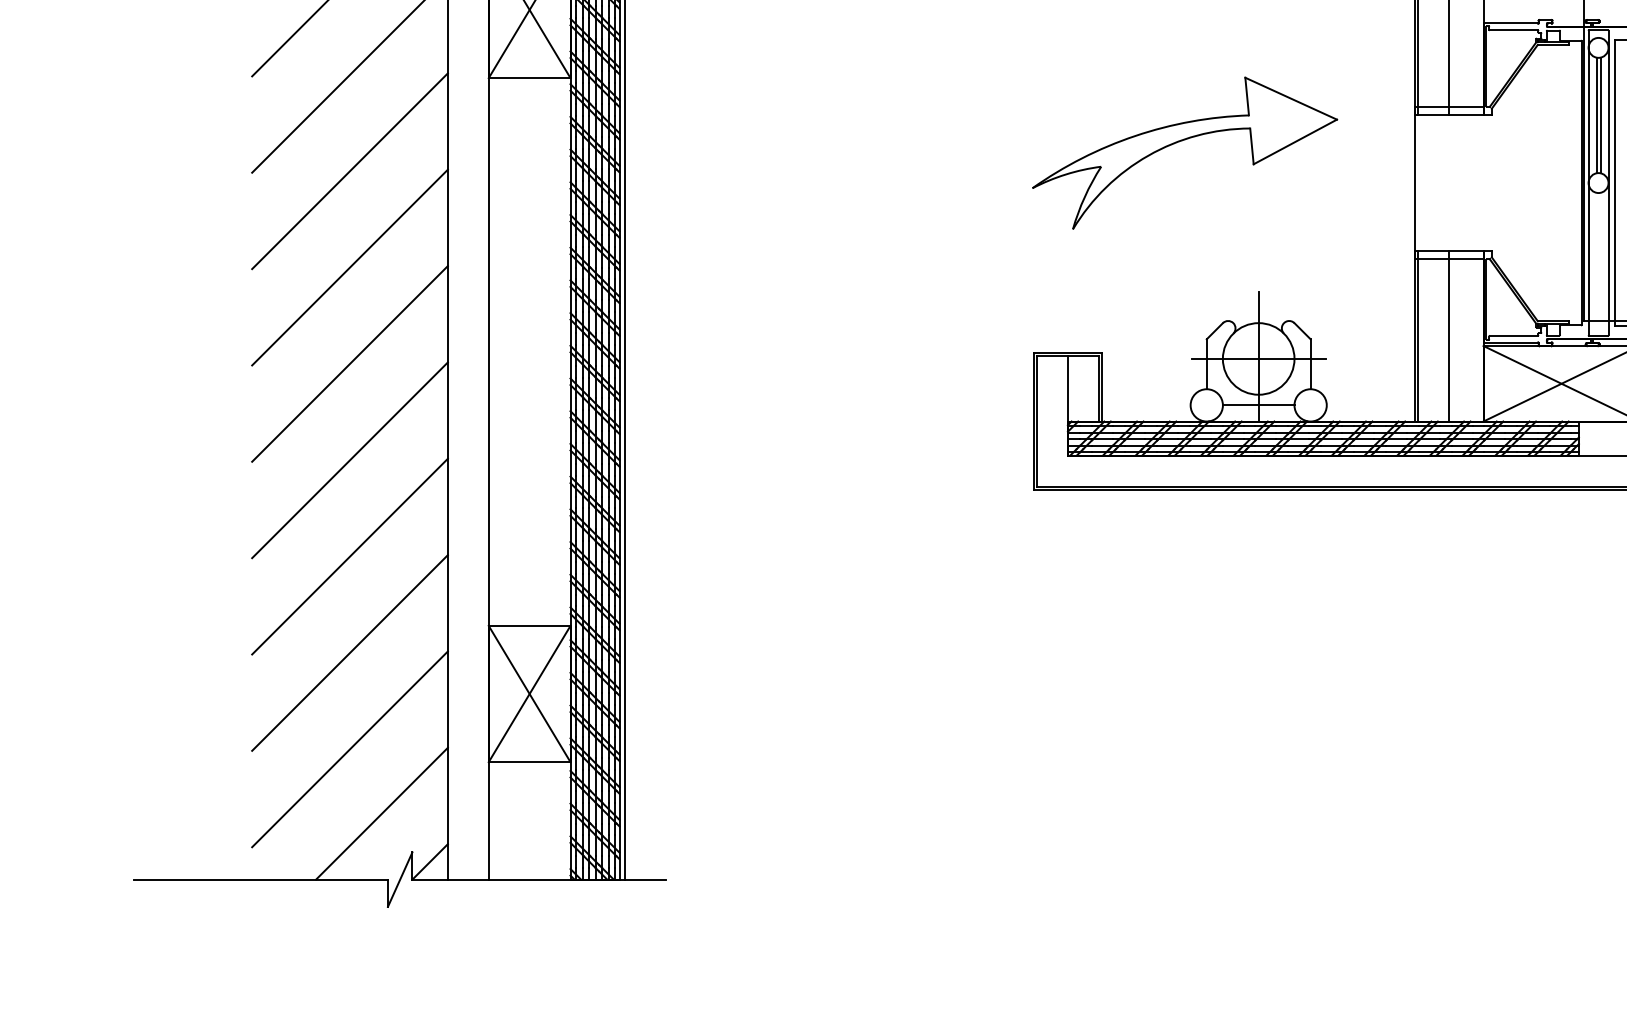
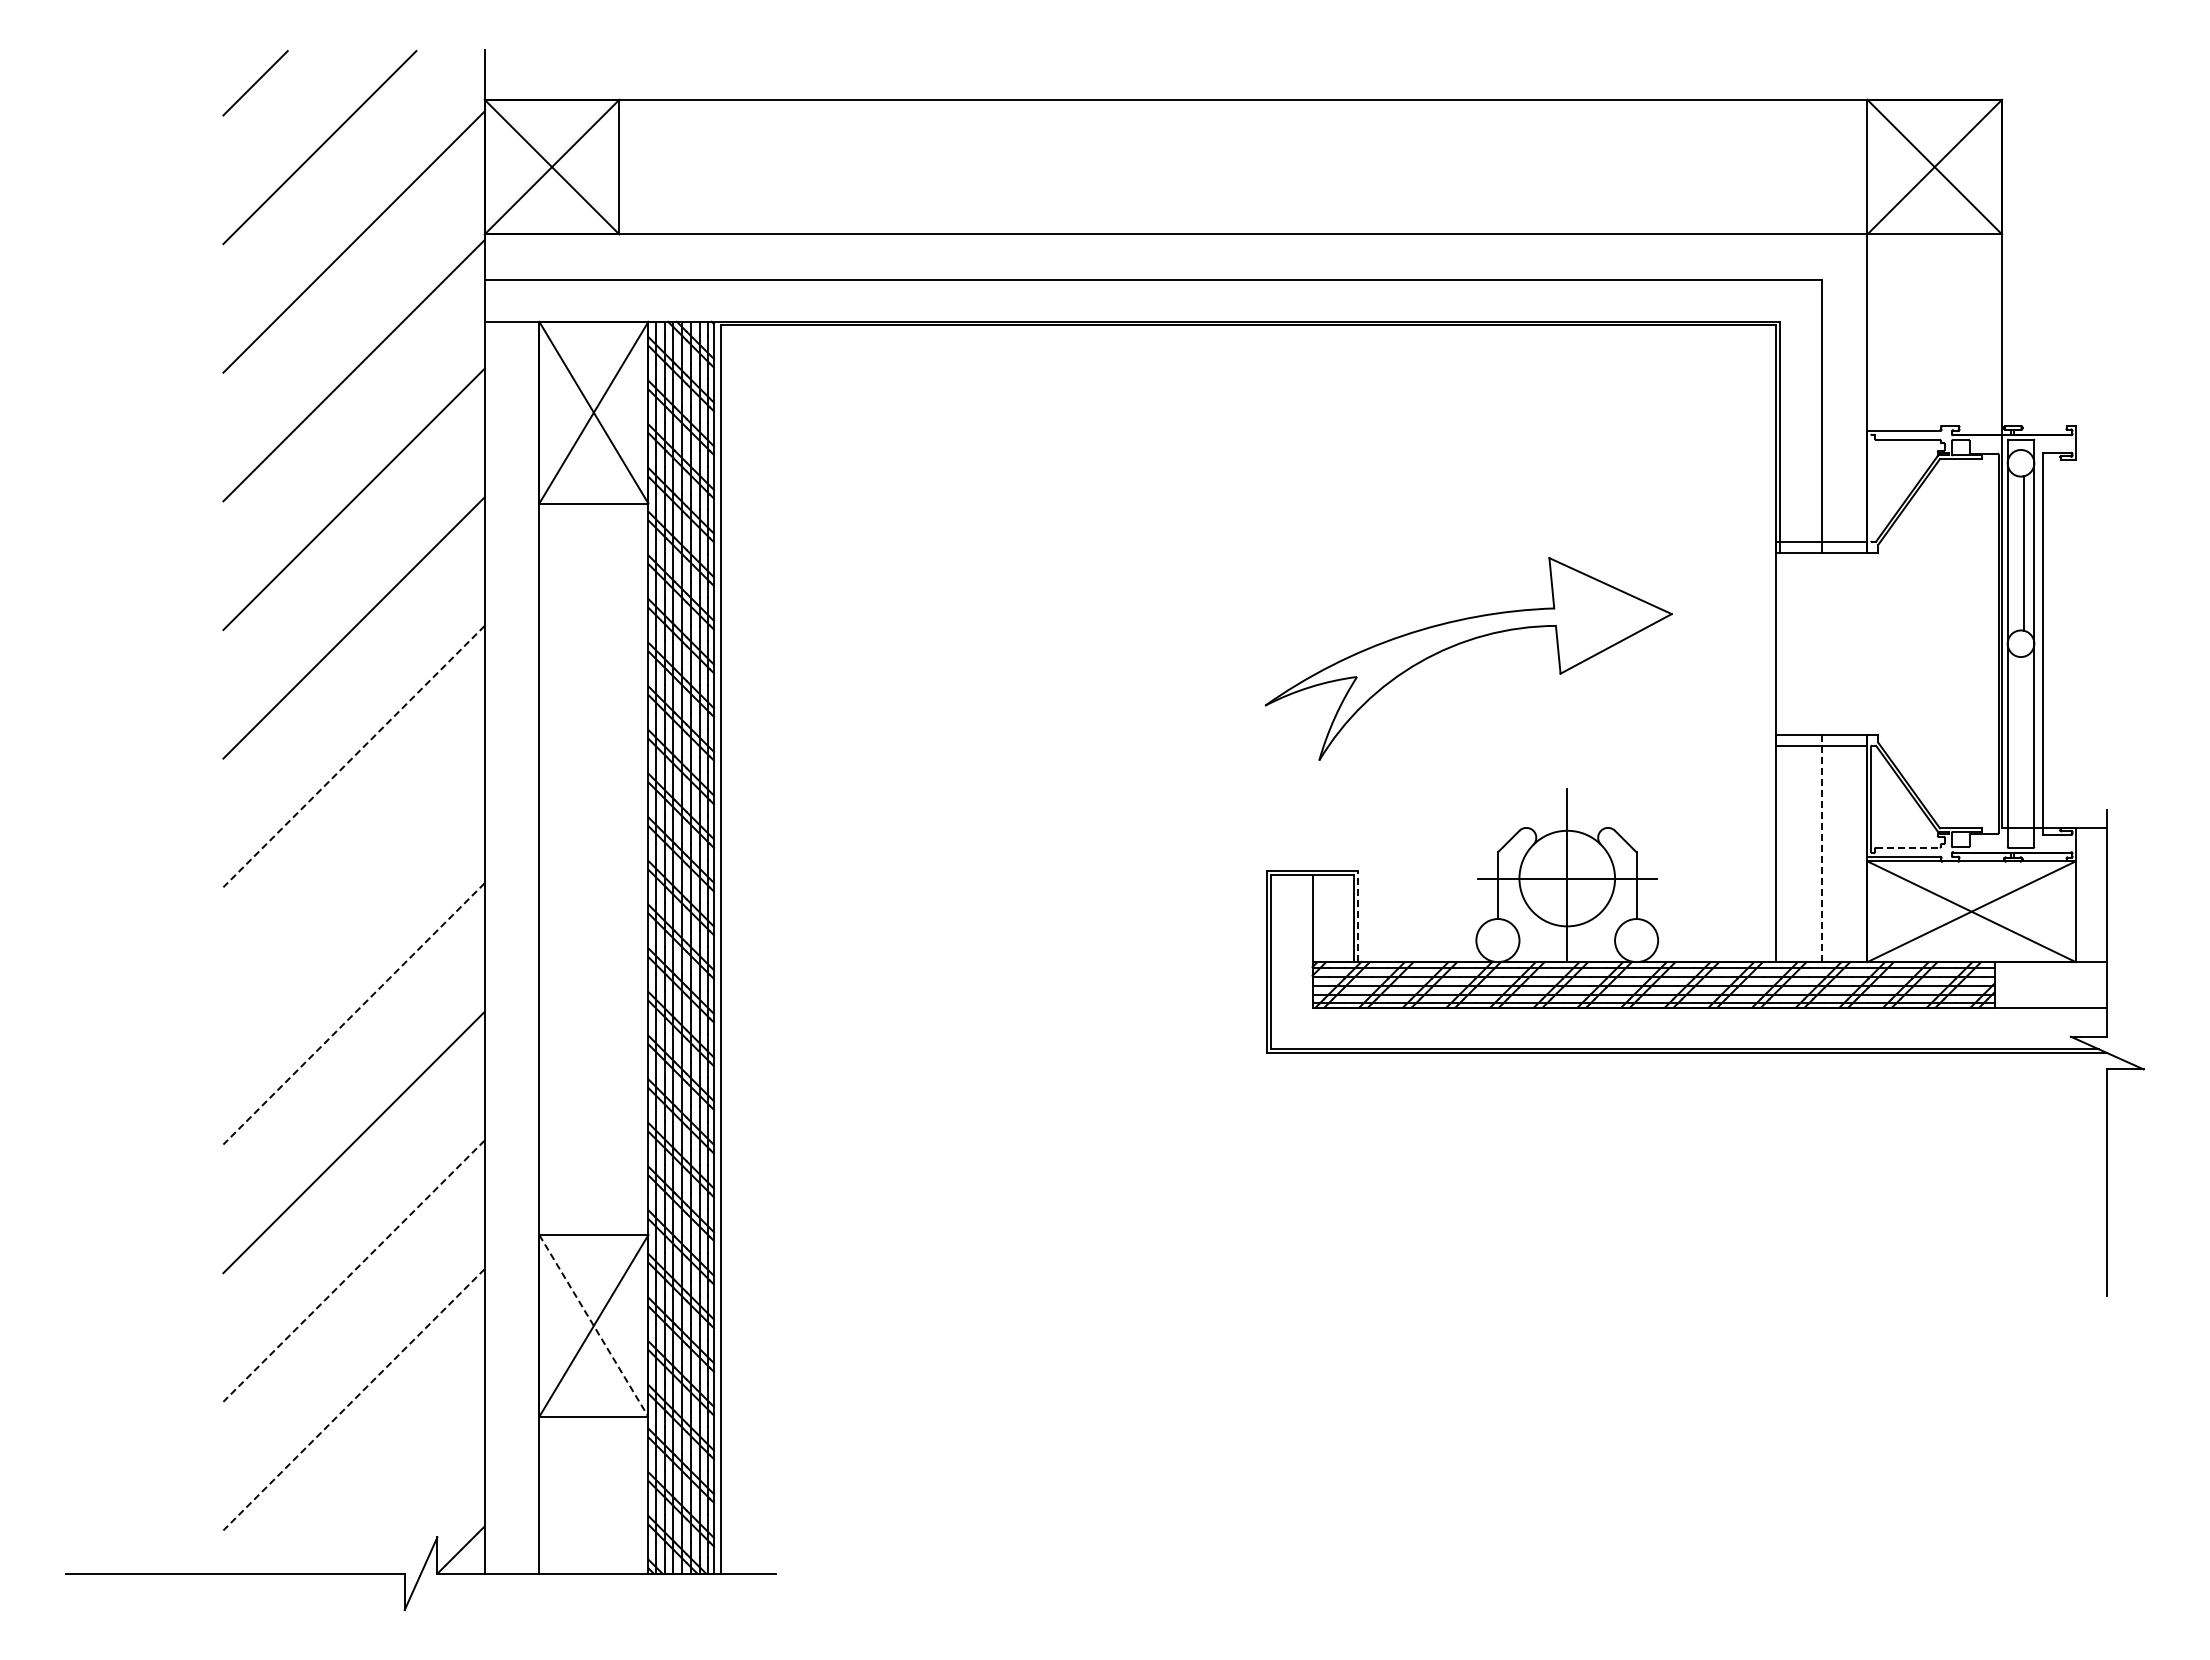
line: (1486, 66) -> (1871, 487), removed
line: (1596, 115) -> (2018, 553), removed
part: (1180, 141) -> (1463, 643), moved
line: (350, 267) -> (354, 756), solid -> dashed
line: (1513, 335) -> (1907, 847), solid -> dashed
line: (1418, 336) -> (1780, 848), removed
line: (1449, 336) -> (1821, 848), solid -> dashed
line: (349, 363) -> (353, 884), removed
line: (1102, 387) -> (1358, 916), solid -> dashed
line: (1258, 405) -> (1567, 940), removed
line: (350, 460) -> (354, 1013), solid -> dashed
line: (350, 653) -> (354, 1271), solid -> dashed
line: (530, 694) -> (594, 1326), solid -> dashed
line: (350, 749) -> (354, 1399), solid -> dashed
line: (381, 813) -> (396, 1485), removed

